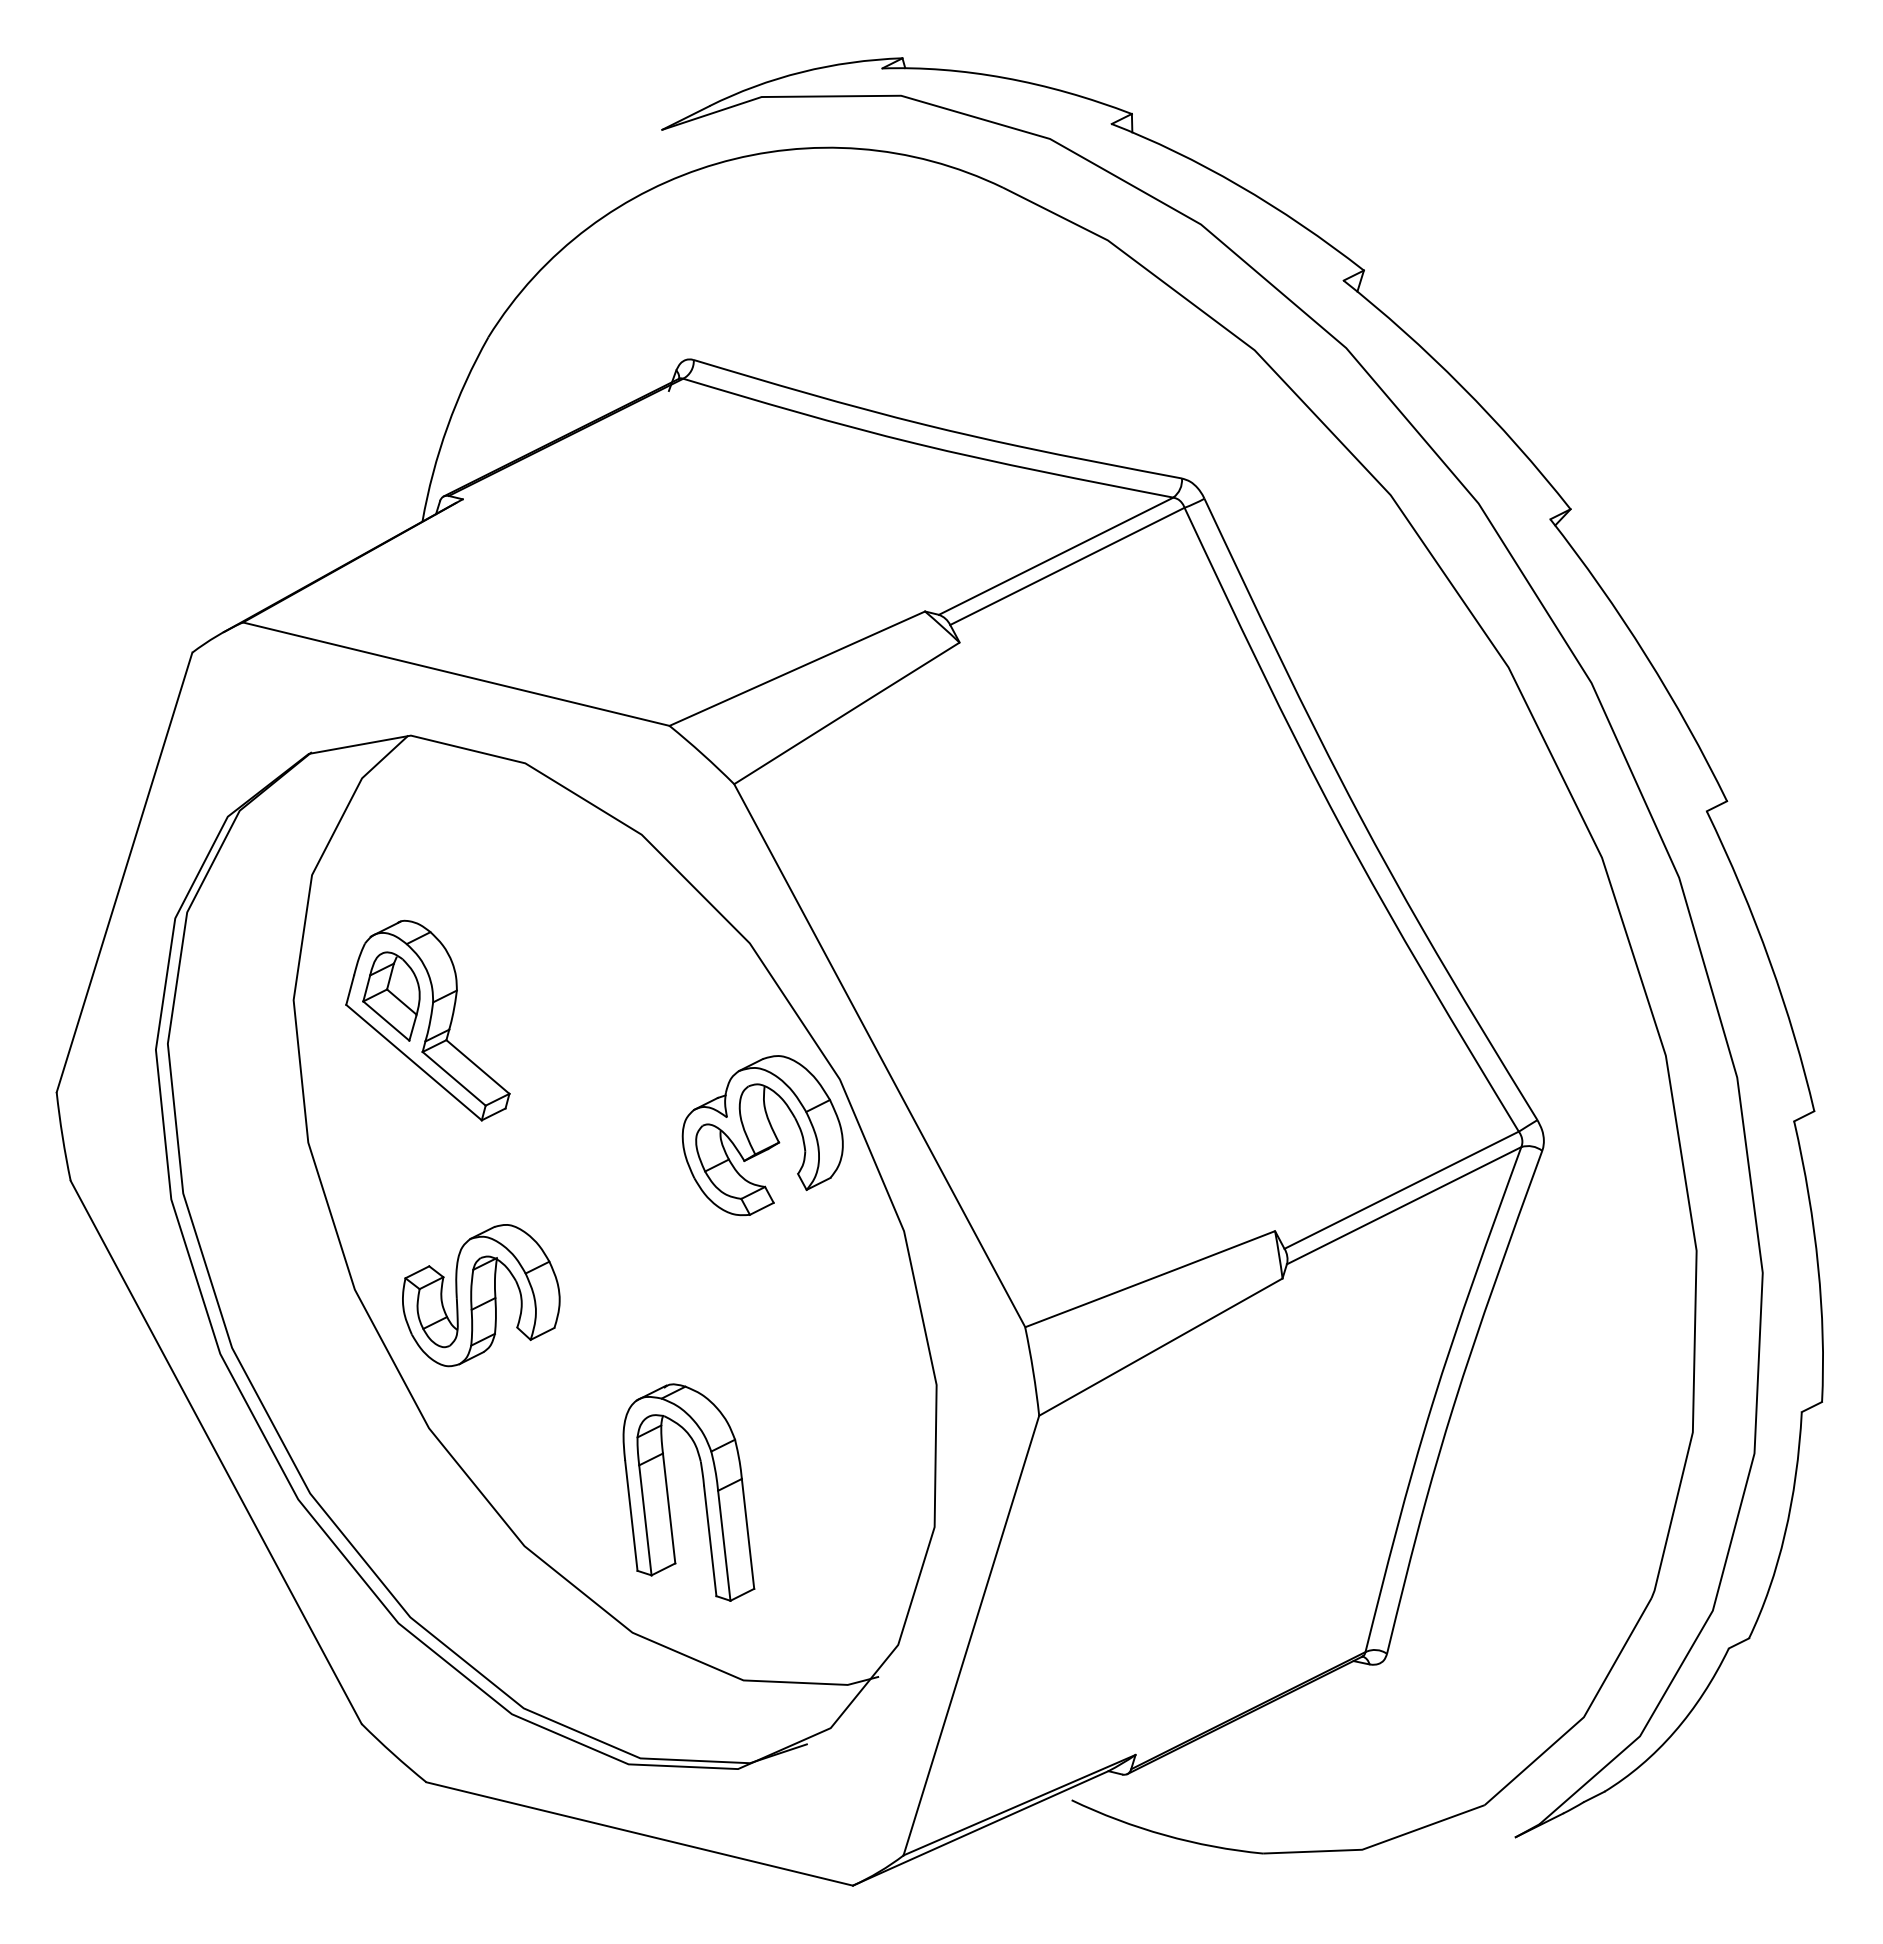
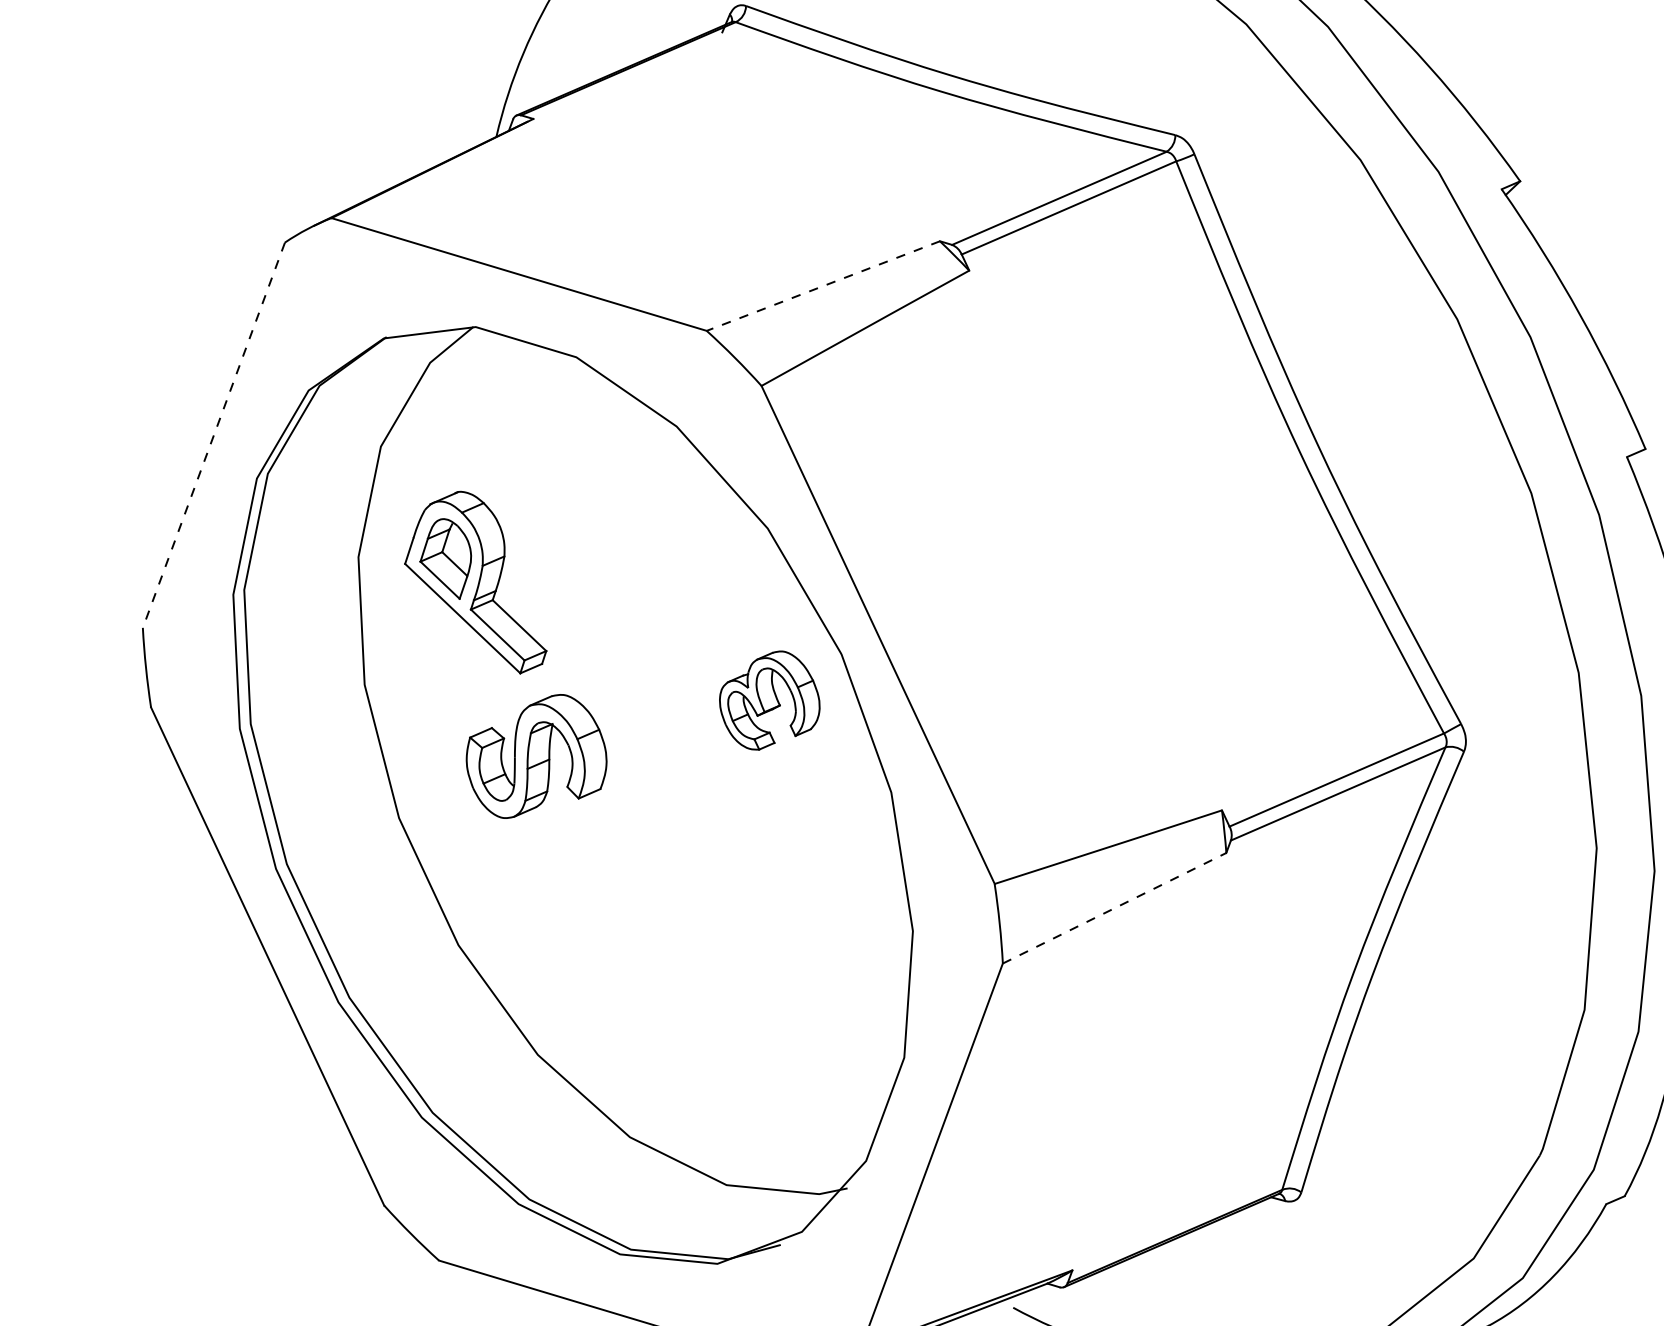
line: (797, 668) -> (823, 285), solid -> dashed
line: (124, 873) -> (213, 436), solid -> dashed
part: (762, 1135) -> (769, 700), size x0.7
part: (481, 1295) -> (537, 756), moved
line: (1160, 1347) -> (1114, 908), solid -> dashed
part: (703, 1492) -> (699, 1015), removed

